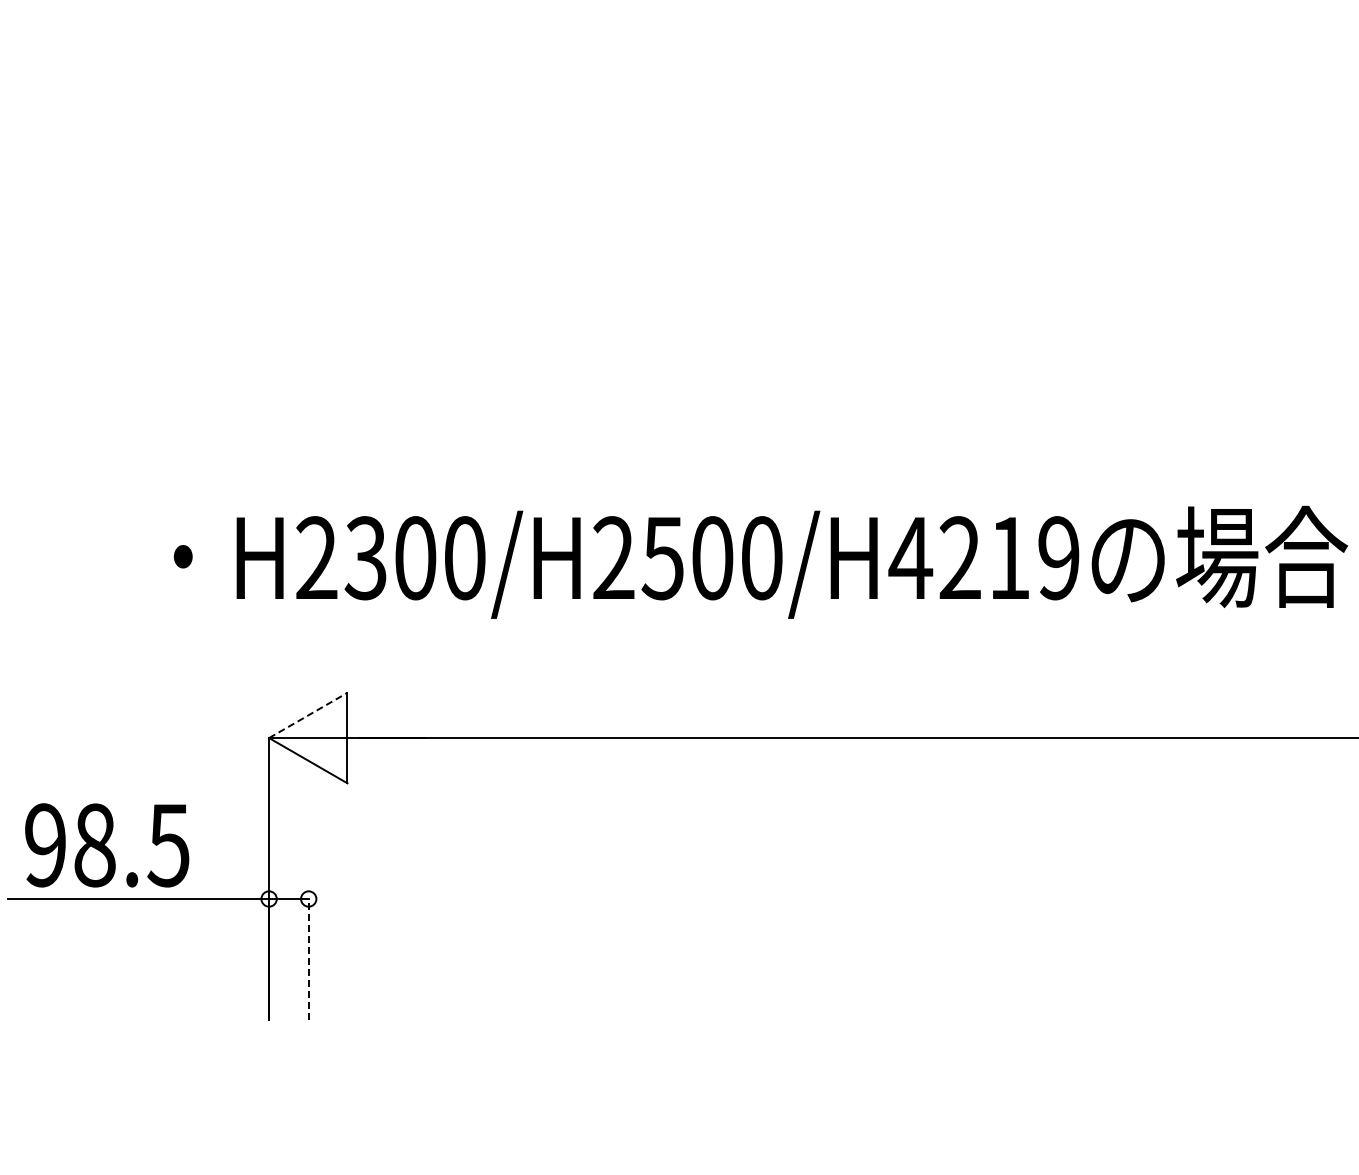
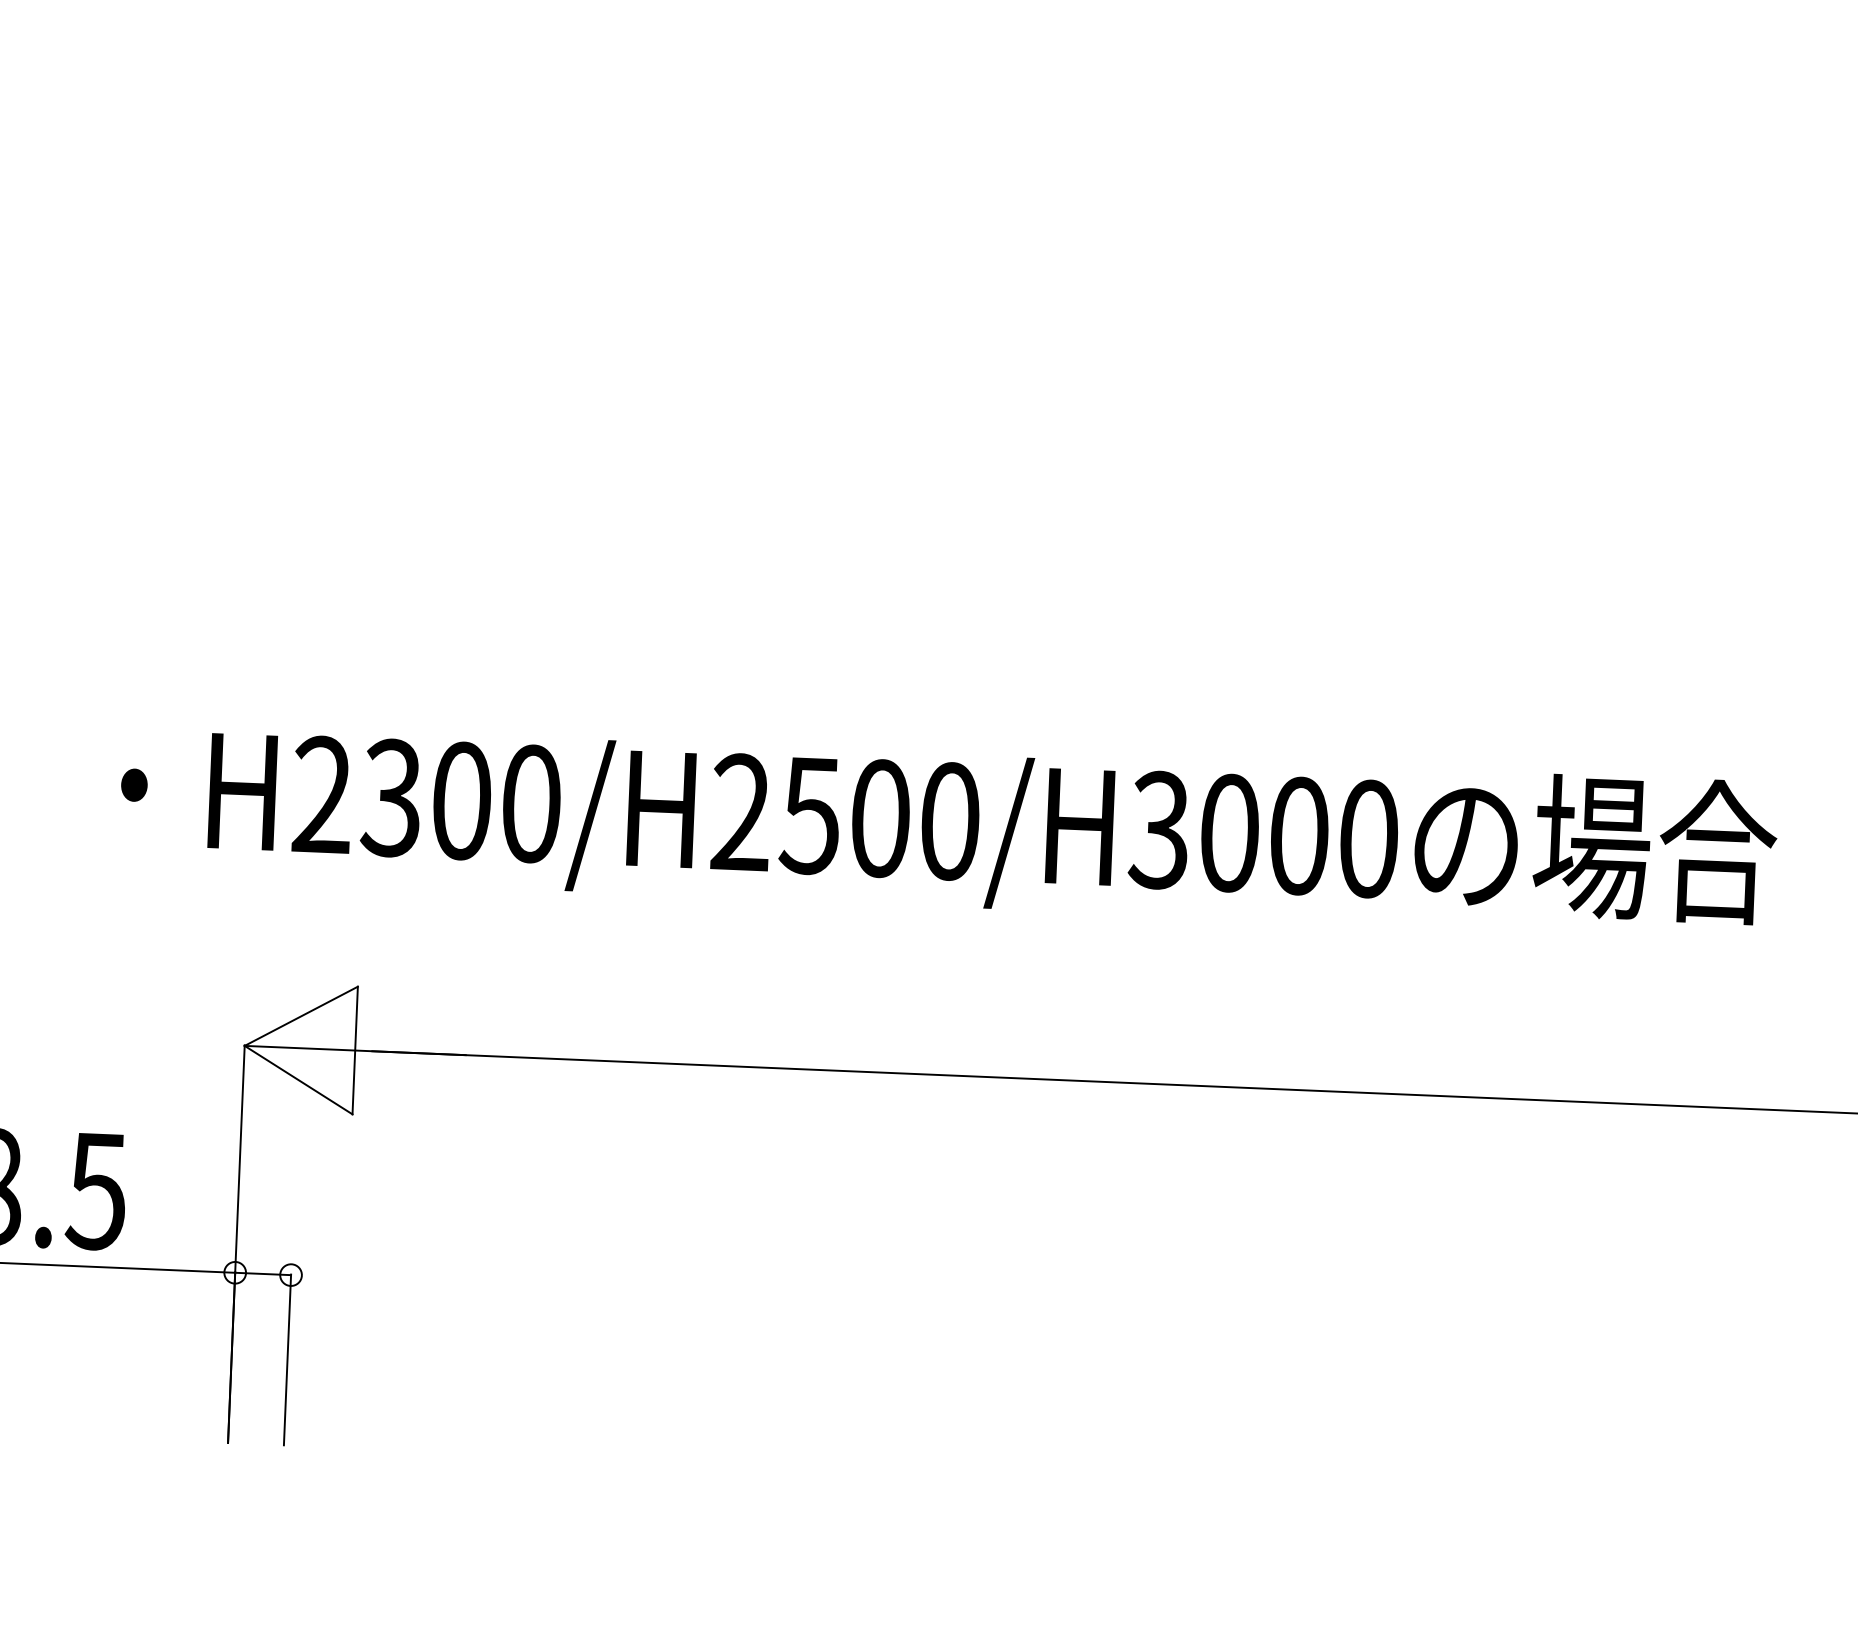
text: (983, 558) -> (1262, 834), H2300/H2500/H4219 -> H2300/H2500/H3000
line: (308, 715) -> (301, 1016), dashed -> solid
line: (308, 959) -> (287, 1360), dashed -> solid

